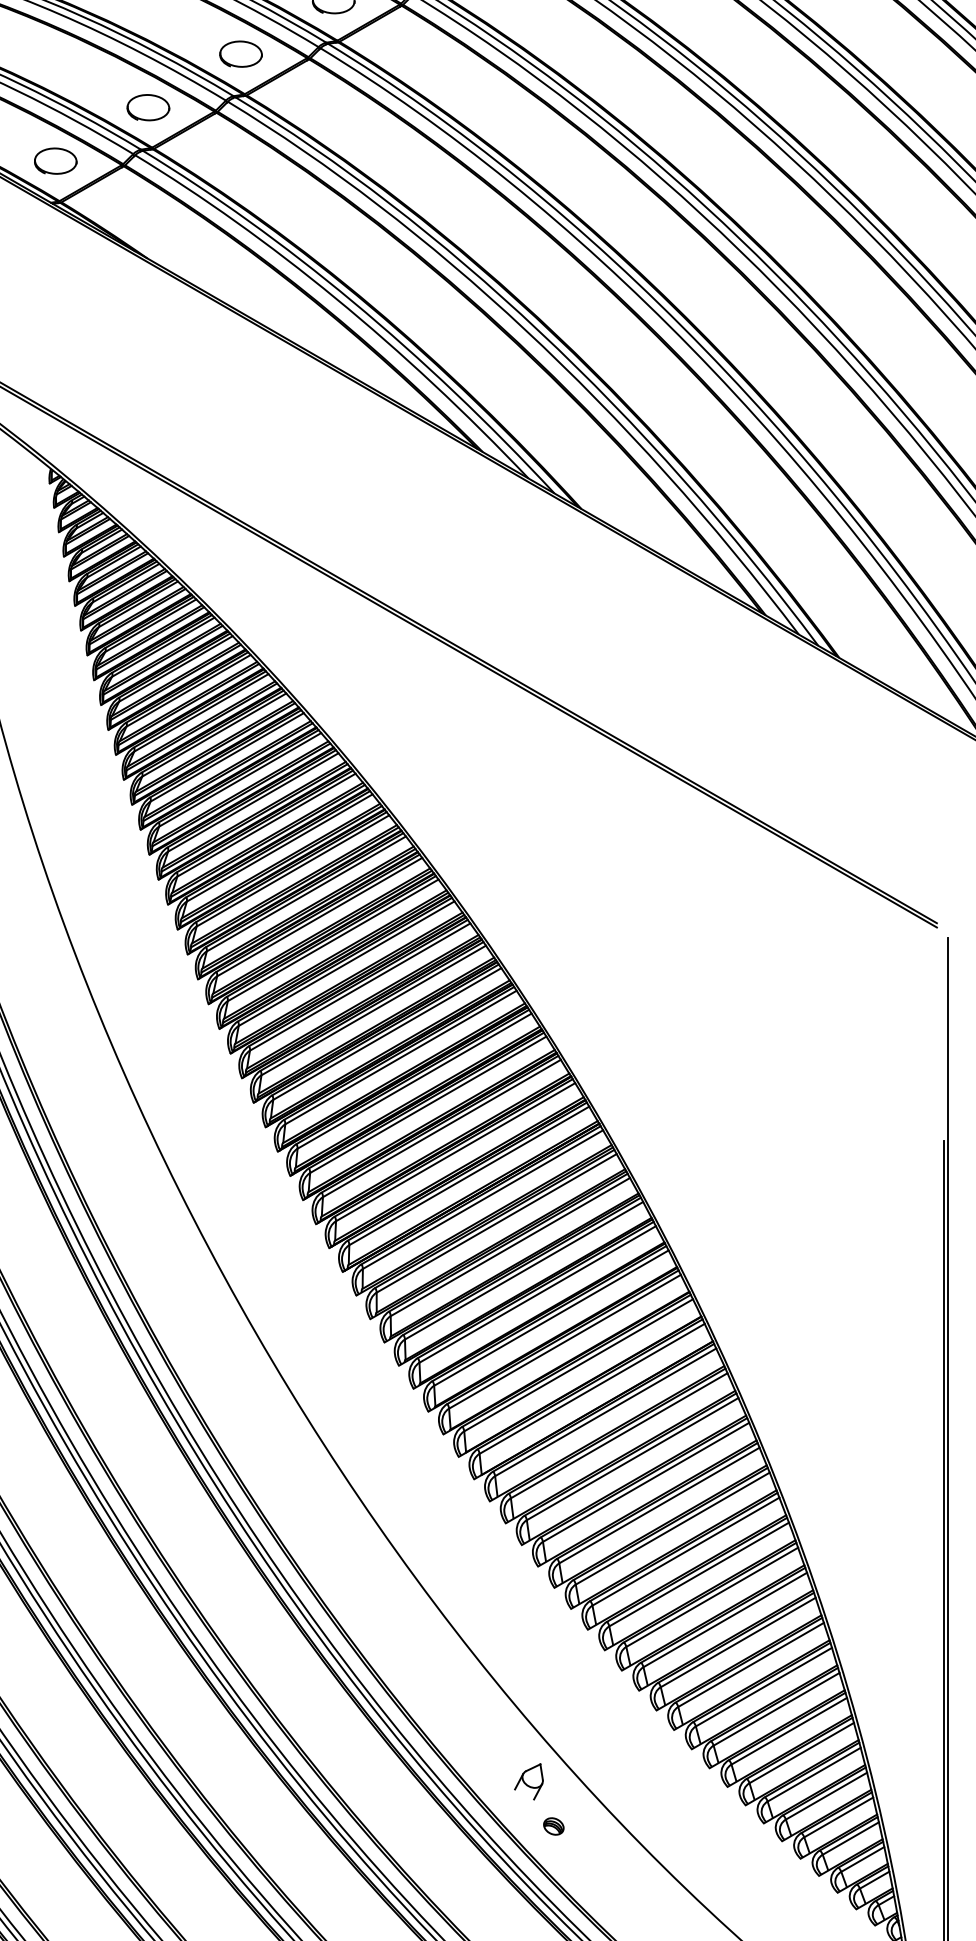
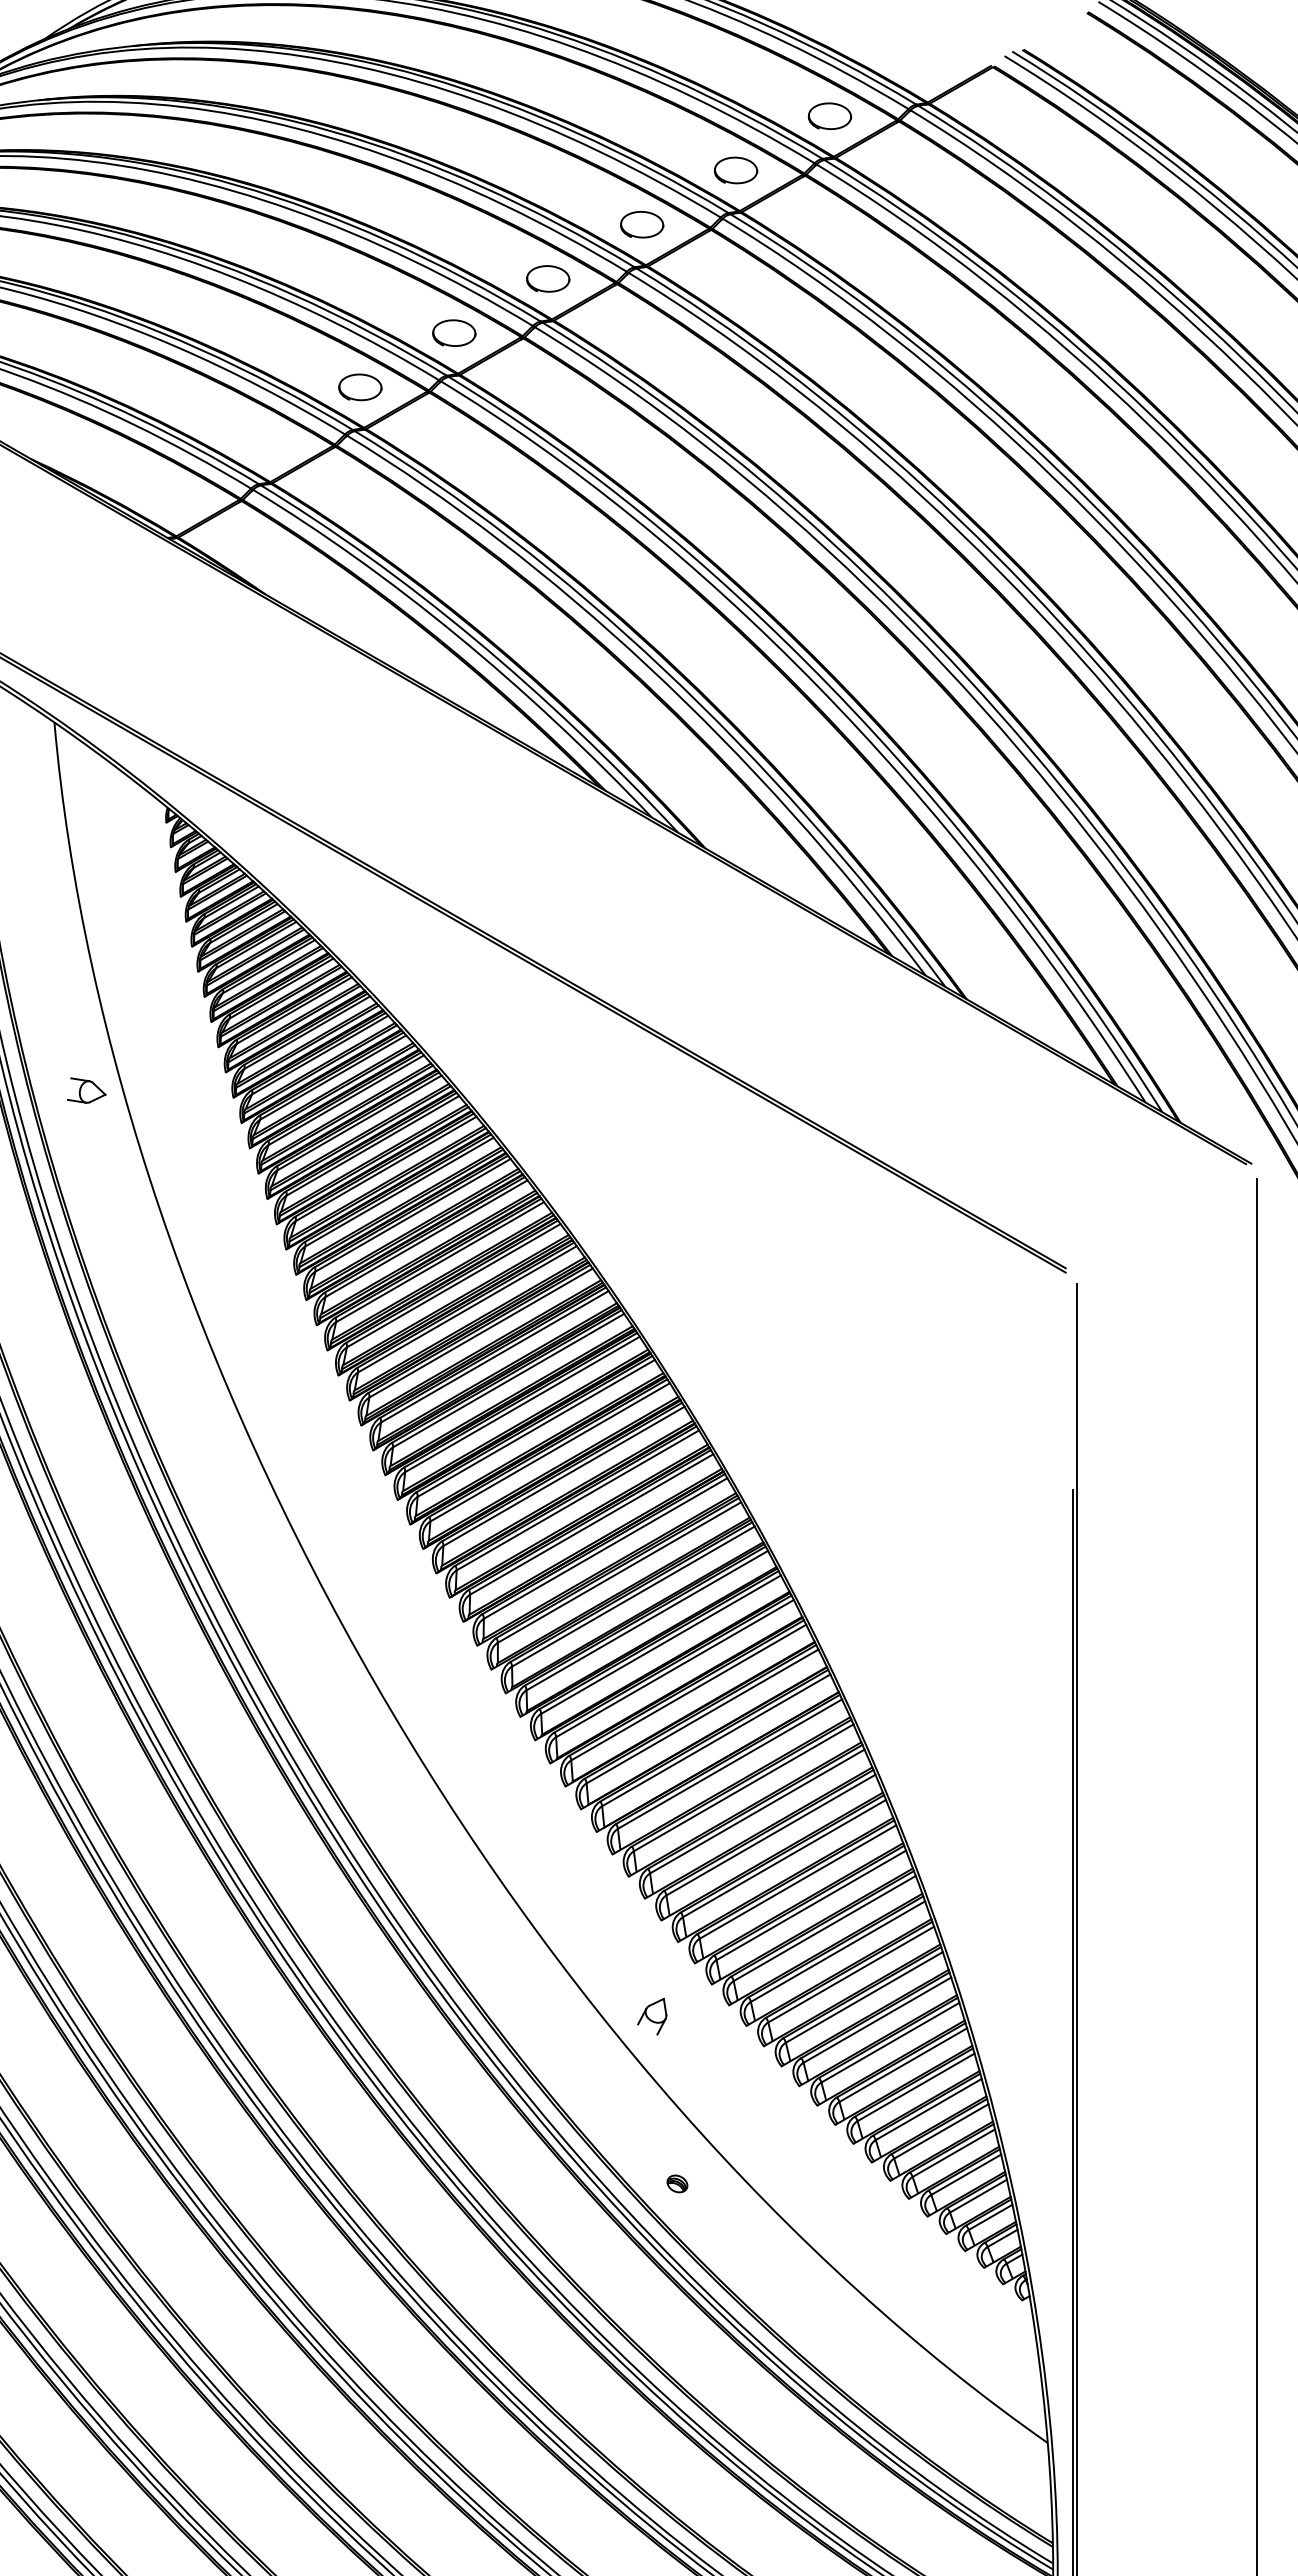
part: (148, 107) -> (266, 441), removed
part: (55, 160) -> (172, 495), removed
part: (529, 1781) -> (652, 2016), moved

